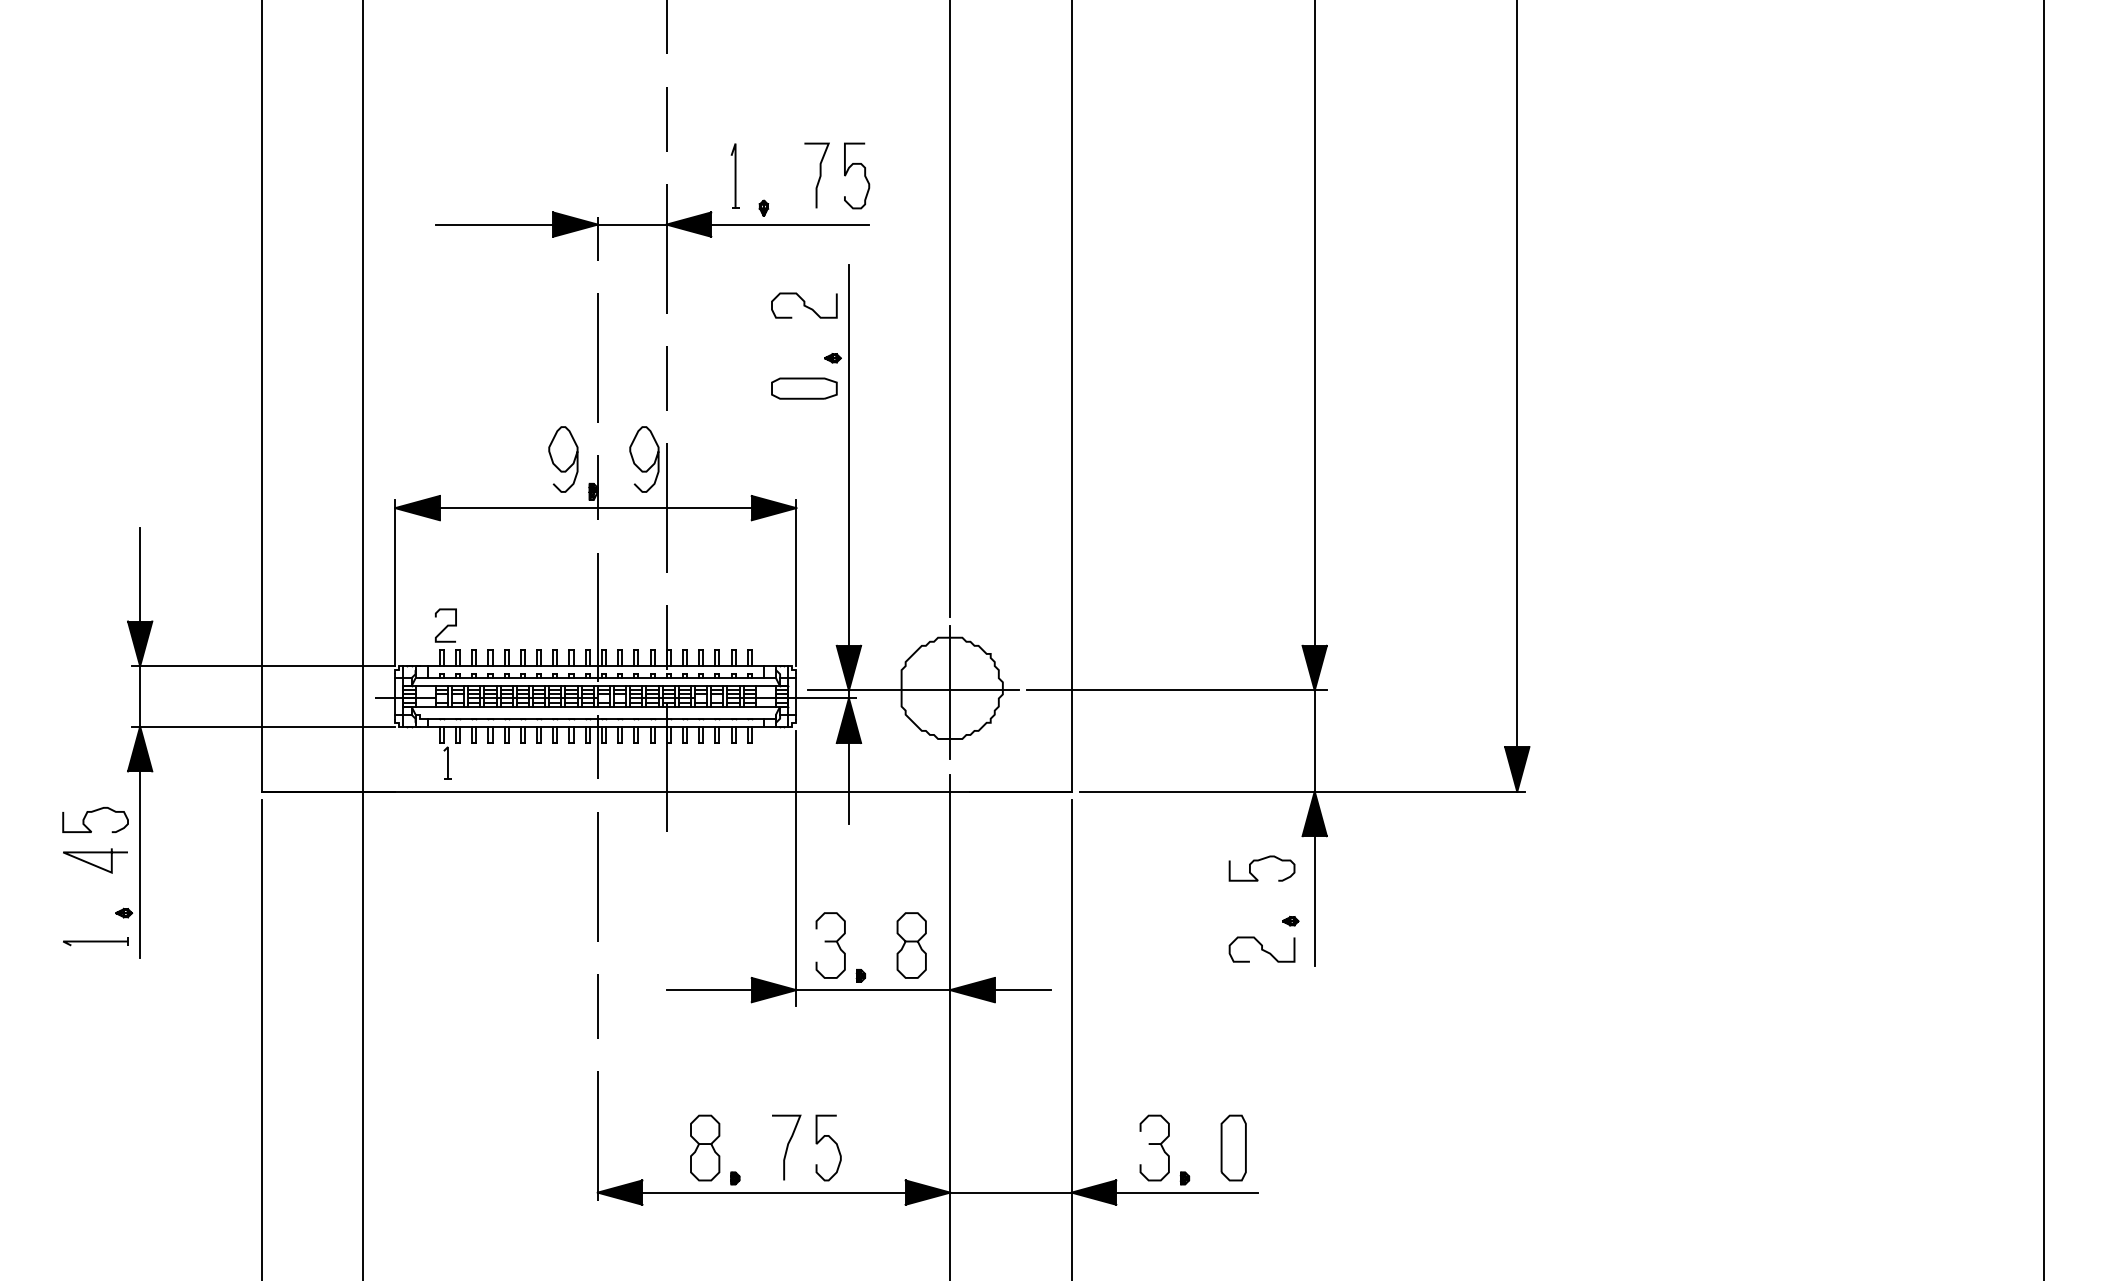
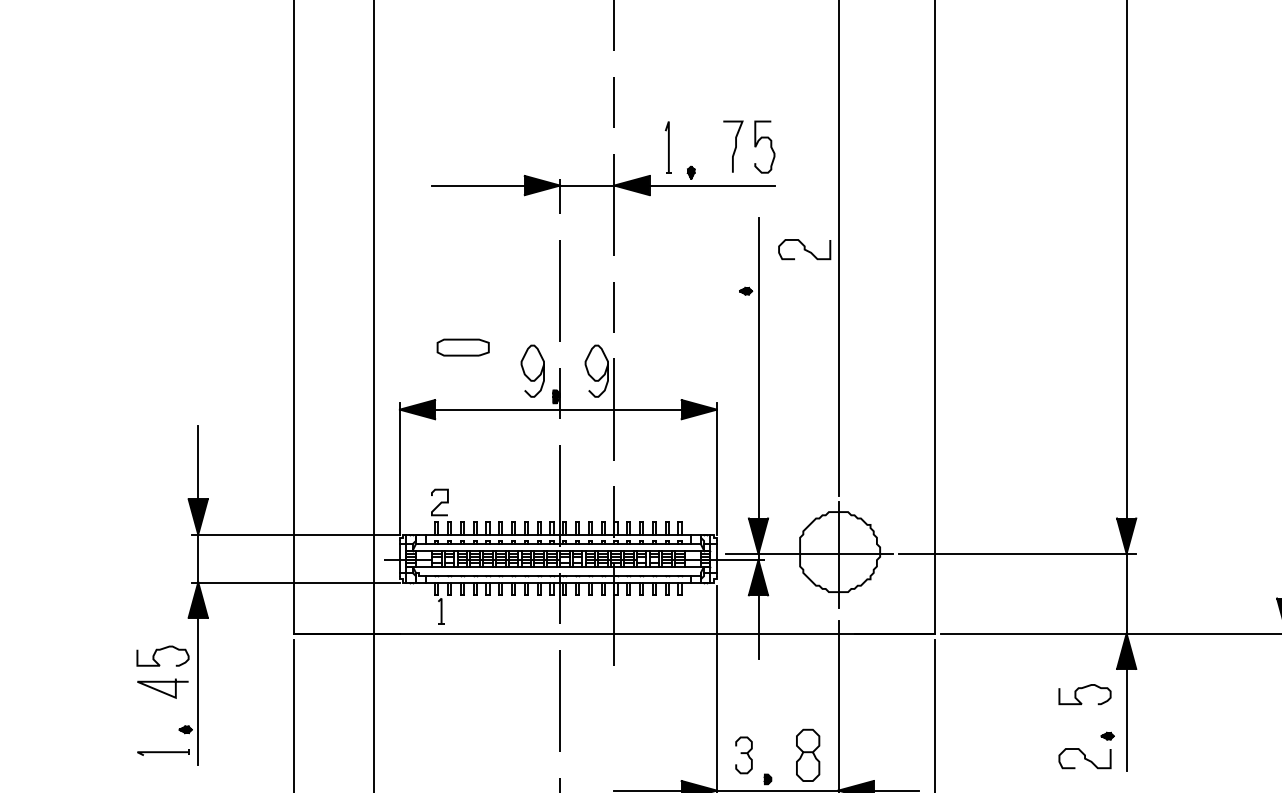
curve: (804, 305) -> (804, 249), moved
part: (804, 388) -> (463, 347), moved
part: (830, 945) -> (743, 755), size x0.7

